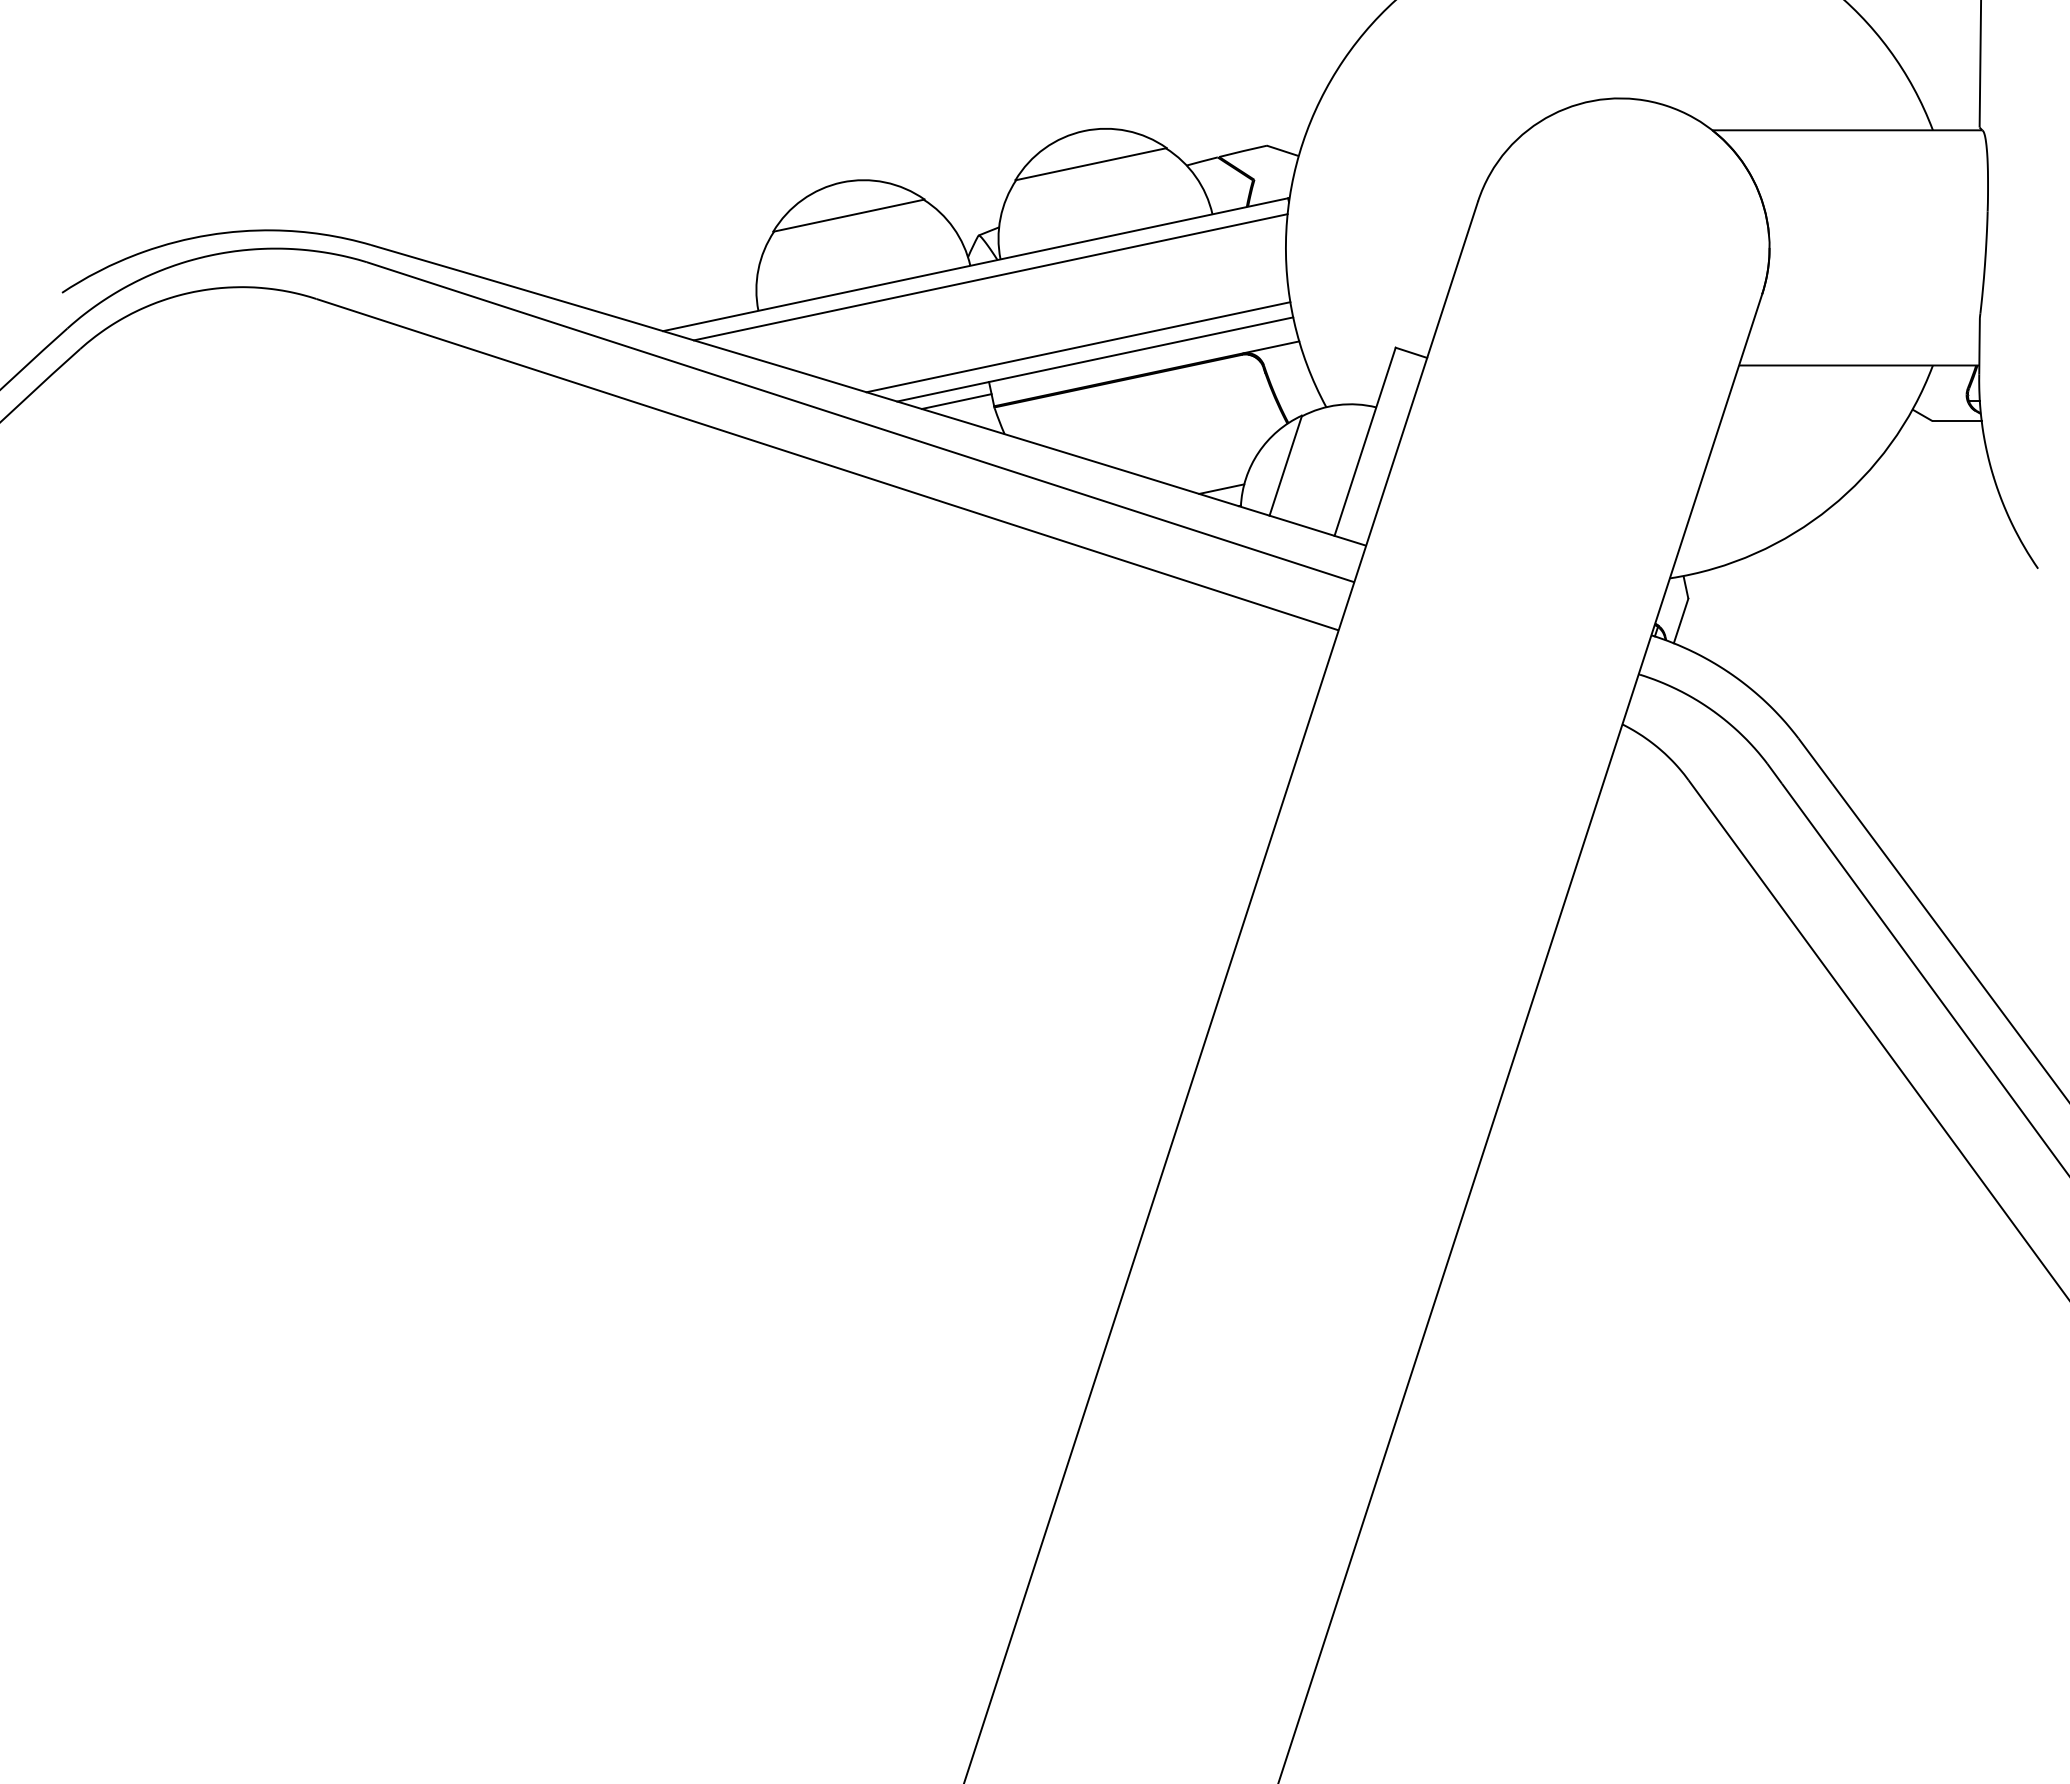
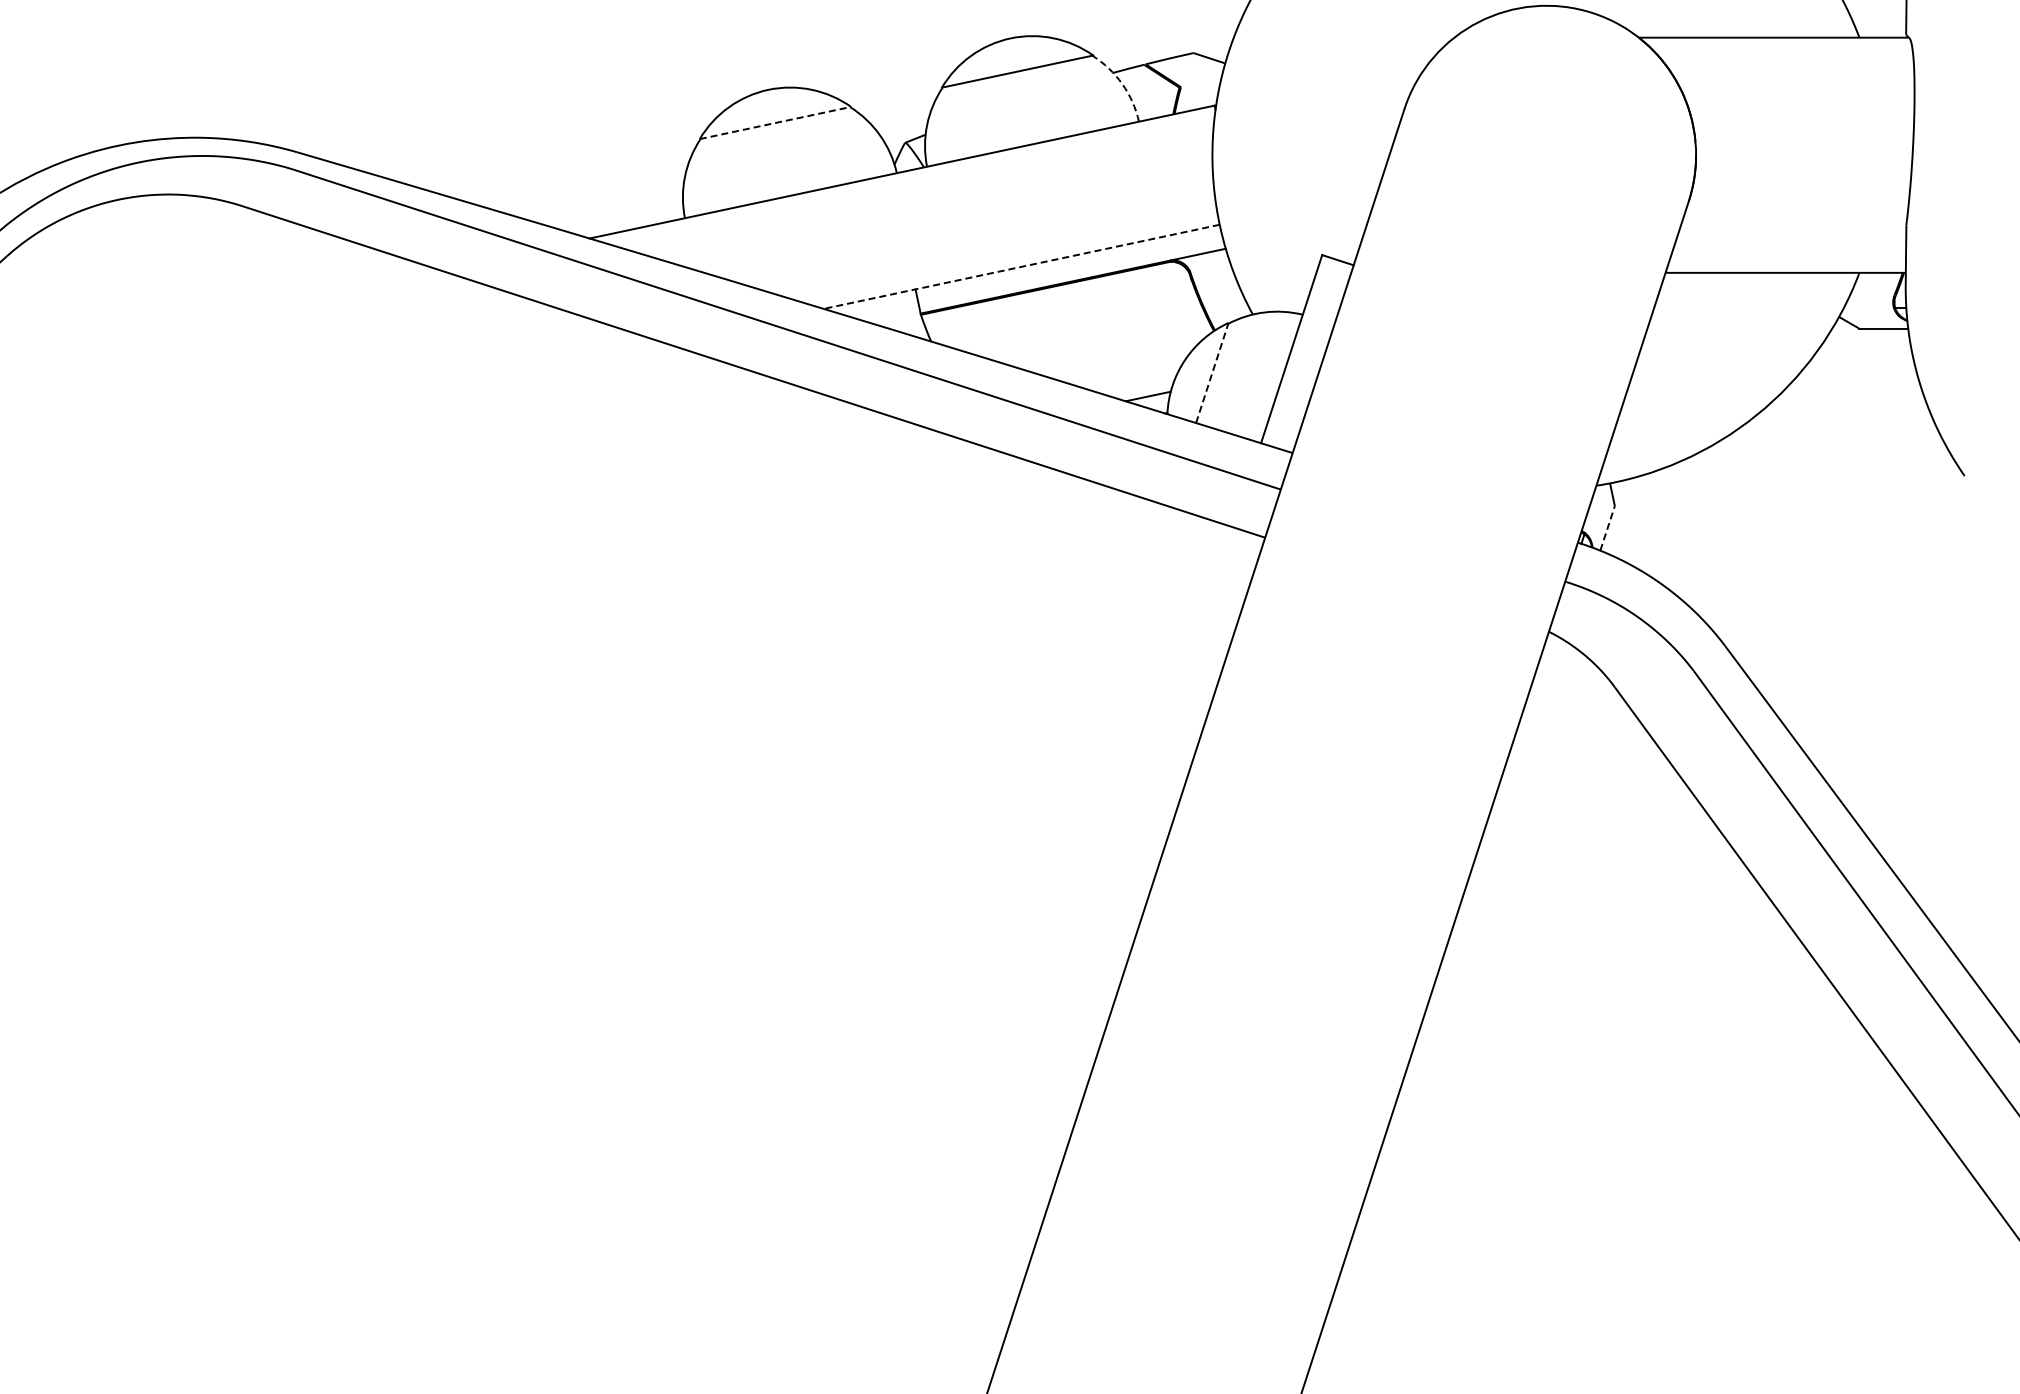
arc: (1195, 176) -> (1122, 83), solid -> dashed
line: (849, 215) -> (776, 122), solid -> dashed
line: (990, 277) -> (917, 184), removed
line: (1078, 347) -> (1005, 254), removed
line: (1094, 359) -> (1021, 266), solid -> dashed
line: (956, 401) -> (883, 308), removed
line: (1285, 465) -> (1212, 372), solid -> dashed
line: (1681, 620) -> (1608, 527), solid -> dashed

